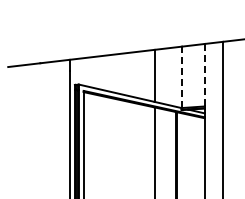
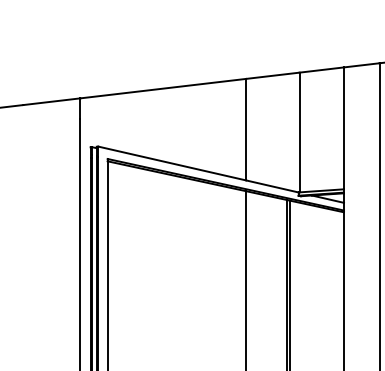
line: (204, 74) -> (343, 126), dashed -> solid
line: (182, 77) -> (300, 132), dashed -> solid

